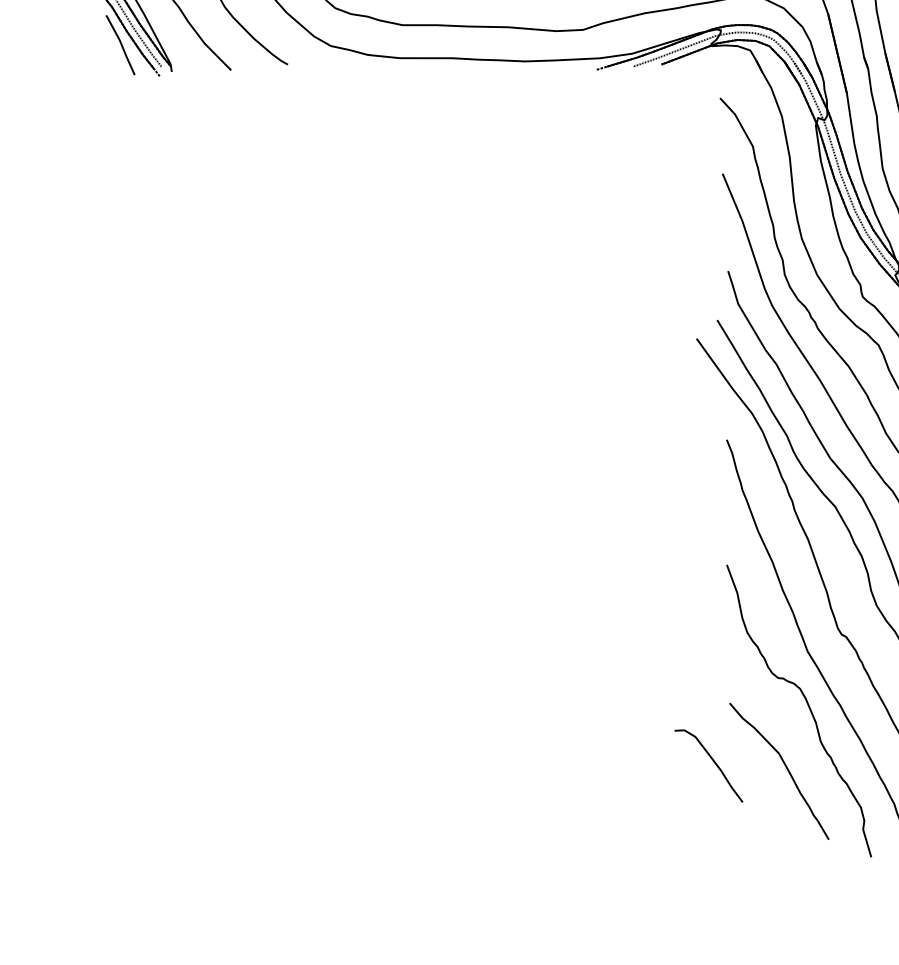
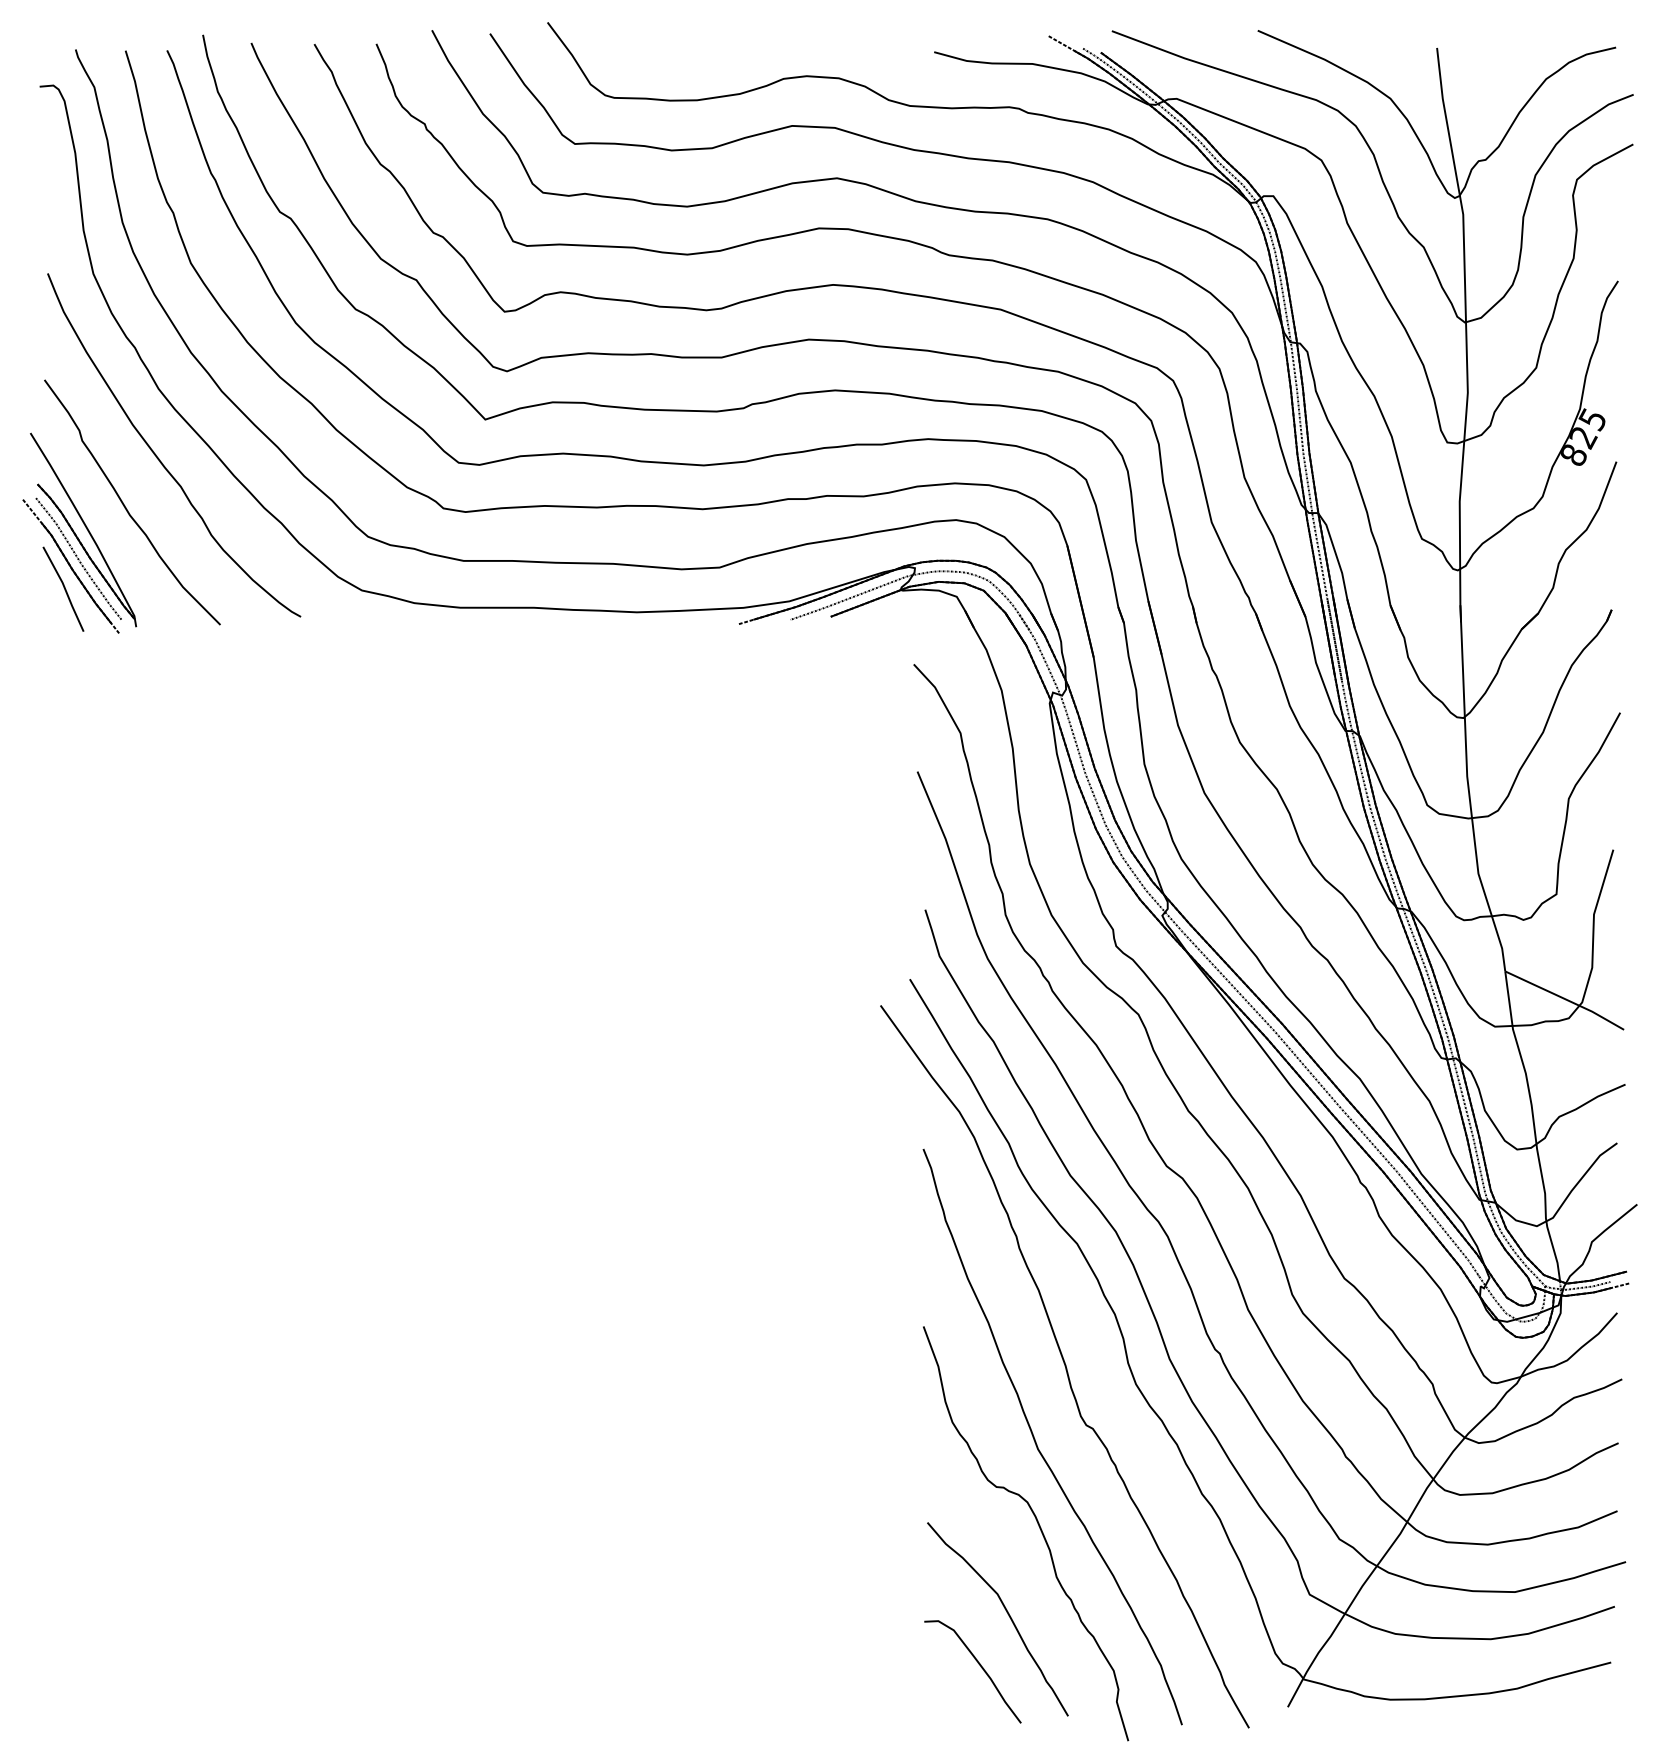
curve: (712, 760) -> (978, 1664), moved

